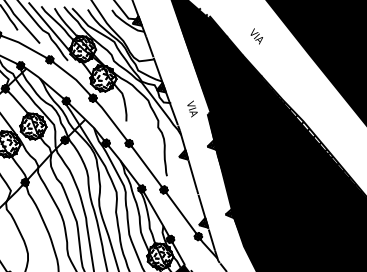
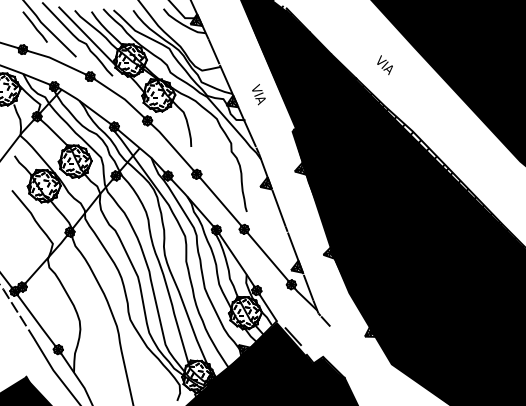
text: (256, 36) -> (384, 65), moved
text: (192, 108) -> (258, 94), moved

